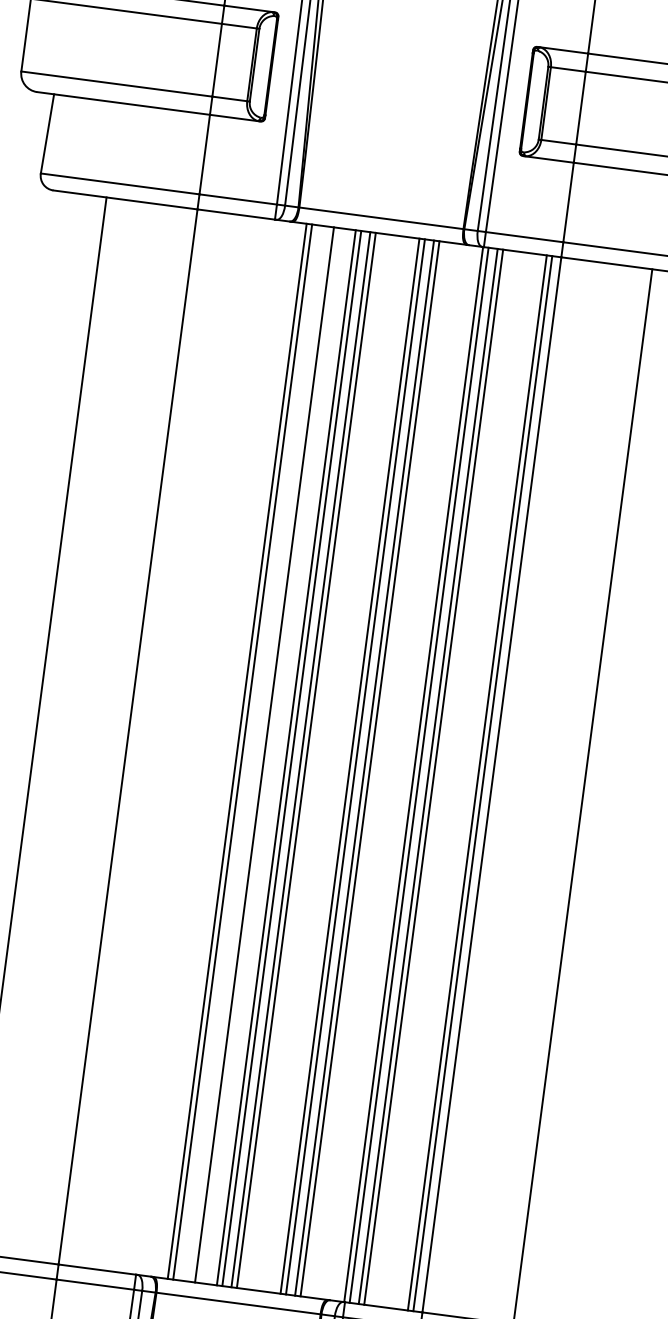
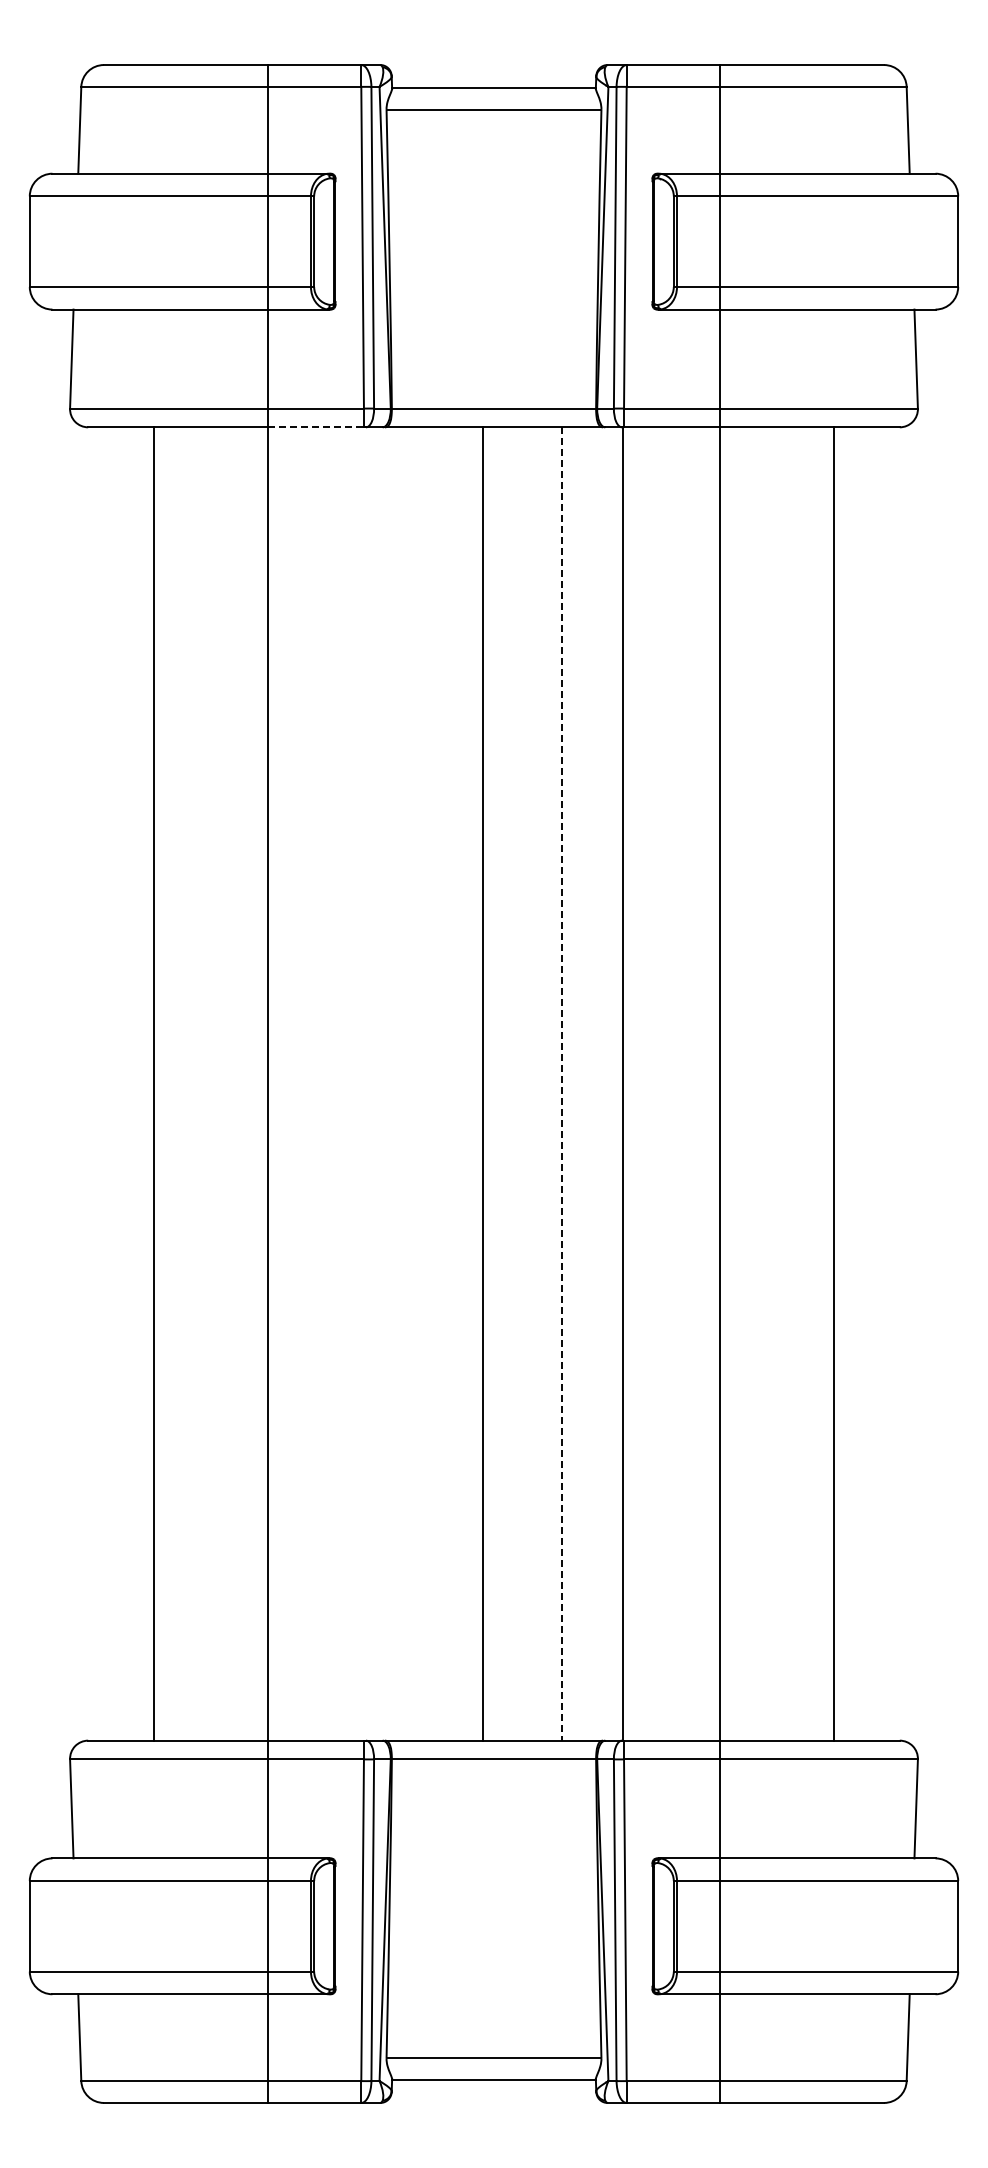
line: (236, 214) -> (316, 427), solid -> dashed
line: (237, 750) -> (403, 1083), removed
line: (242, 751) -> (410, 1083), removed
line: (264, 754) -> (437, 1083), removed
line: (286, 757) -> (464, 1083), removed
line: (291, 758) -> (471, 1083), removed
line: (306, 760) -> (489, 1083), removed
line: (349, 765) -> (543, 1083), removed
line: (355, 766) -> (550, 1083), removed
line: (364, 768) -> (561, 1084), solid -> dashed
line: (369, 768) -> (568, 1083), removed
line: (418, 774) -> (629, 1083), removed
line: (428, 776) -> (641, 1083), removed
line: (433, 776) -> (647, 1083), removed
line: (477, 782) -> (702, 1083), removed
line: (483, 783) -> (709, 1083), removed

